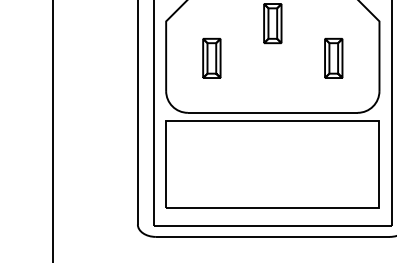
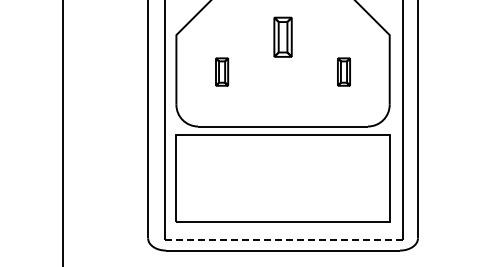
part: (211, 57) -> (221, 71), size x0.7
part: (333, 57) -> (343, 71), size x0.7
line: (273, 225) -> (283, 239), solid -> dashed

